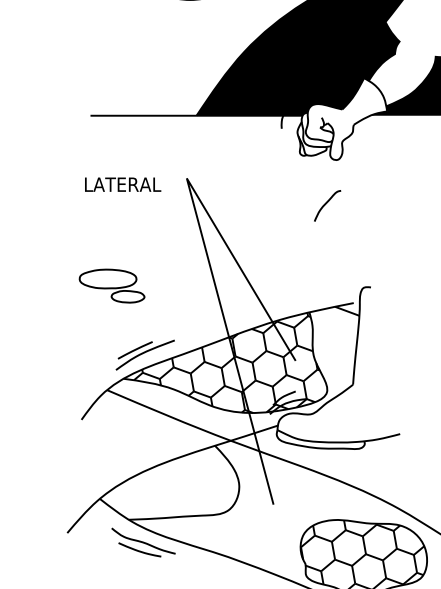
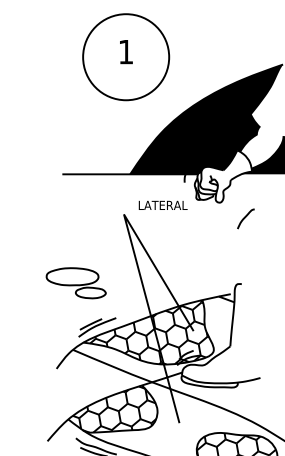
text: (121, 183) -> (162, 204), moved
curve: (326, 205) -> (245, 218), moved
part: (111, 286) -> (75, 283), size x1.43
hatch: (172, 483) -> (114, 409), added

